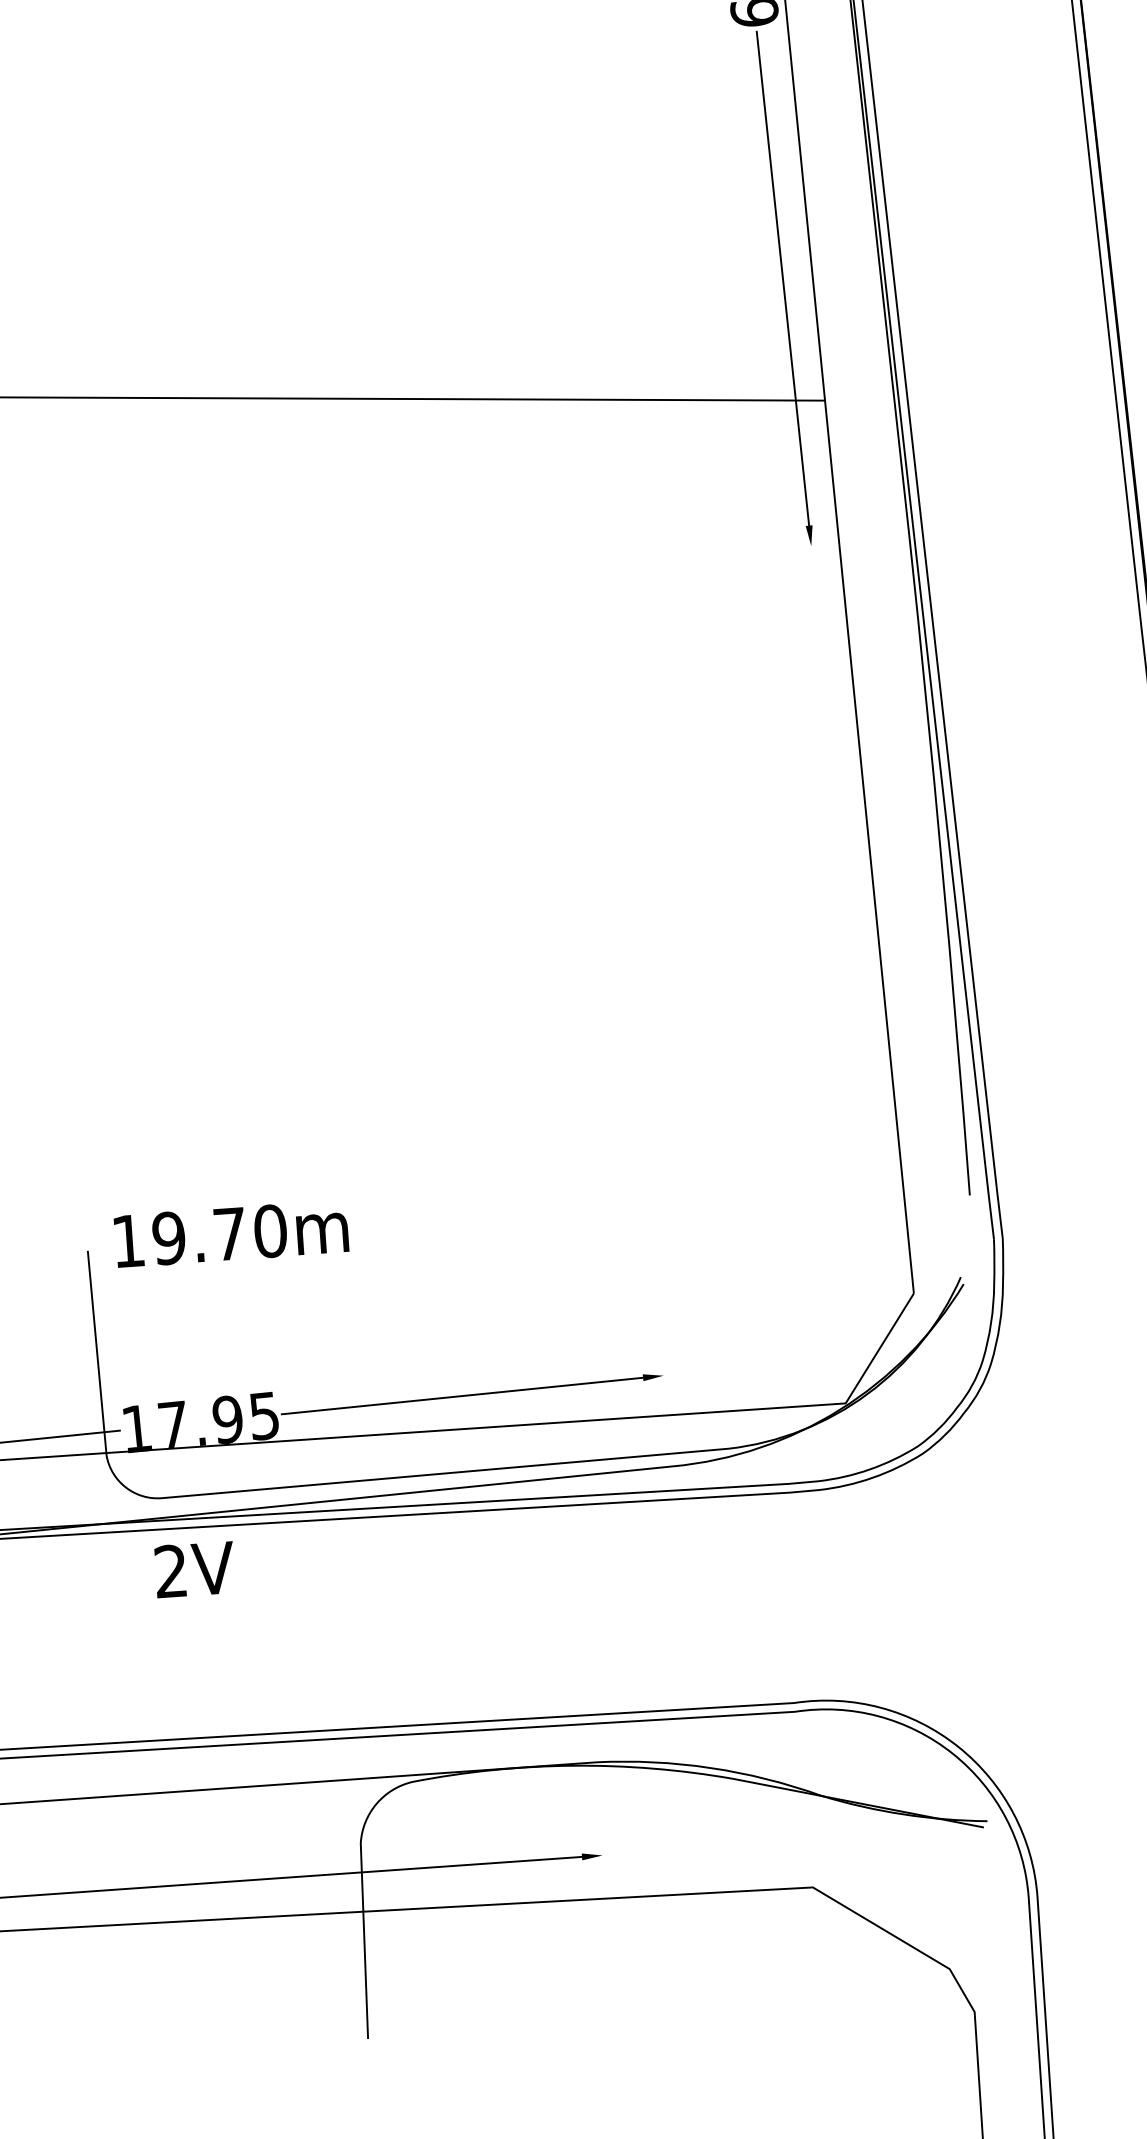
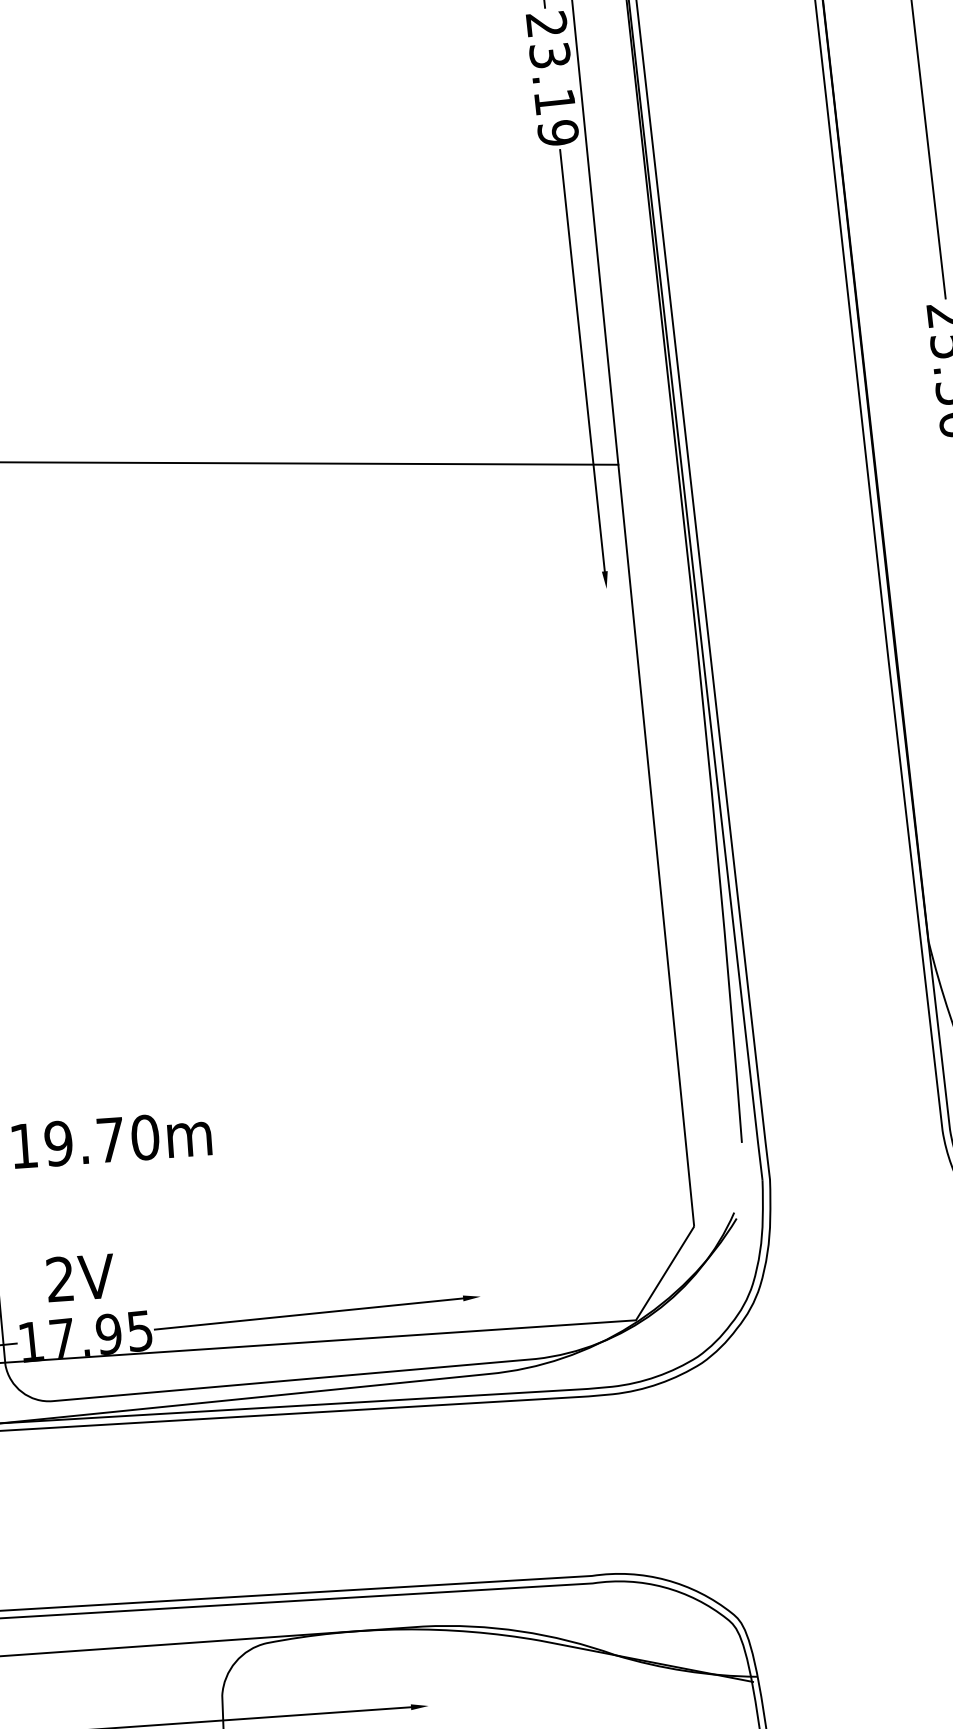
text: (231, 1235) -> (111, 1141), moved
text: (193, 1569) -> (79, 1277), moved

